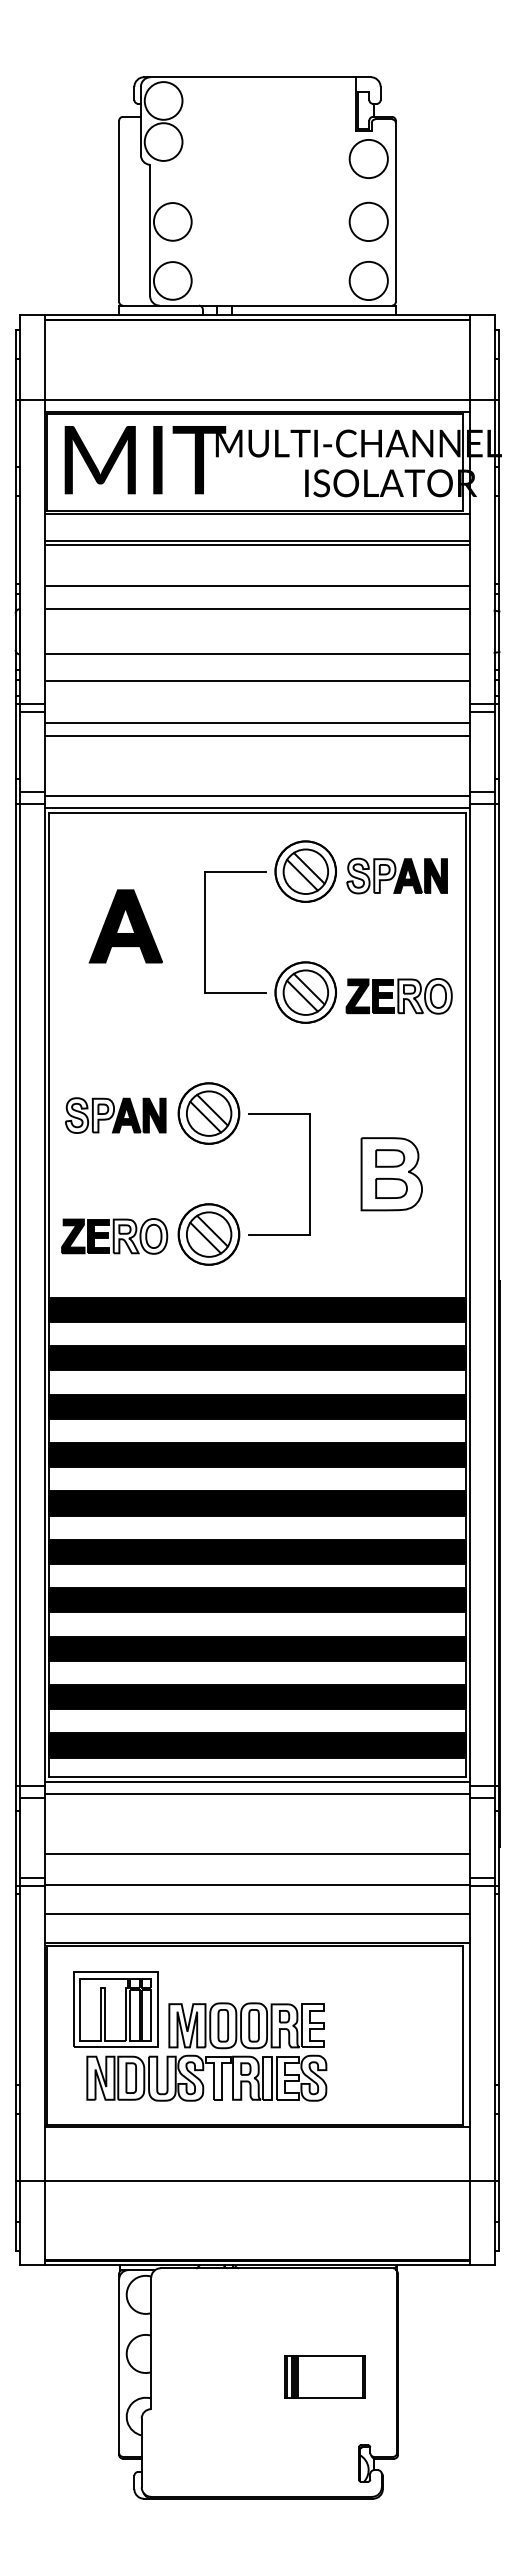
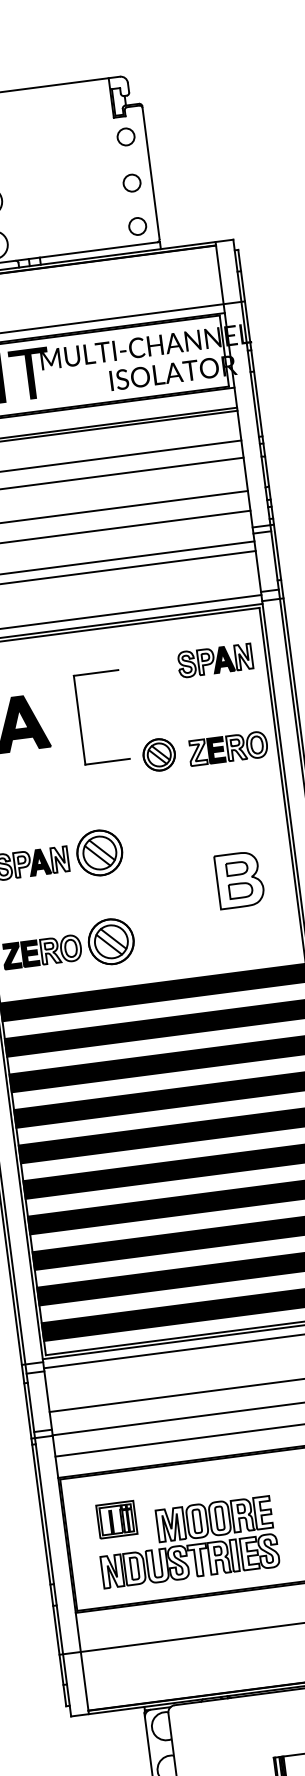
circle: (368, 158) -> (125, 136), size x0.6
circle: (368, 221) -> (131, 182), size x0.6
circle: (368, 280) -> (137, 226), size x0.6
part: (305, 871) -> (147, 666), removed
fill: (435, 875) -> (243, 656), removed
part: (305, 992) -> (159, 754), size x0.7
fill: (357, 996) -> (197, 752), removed
fill: (154, 1115) -> (59, 859), removed
part: (309, 1174) -> (179, 888), removed
part: (115, 2009) -> (116, 1519), size x0.6

